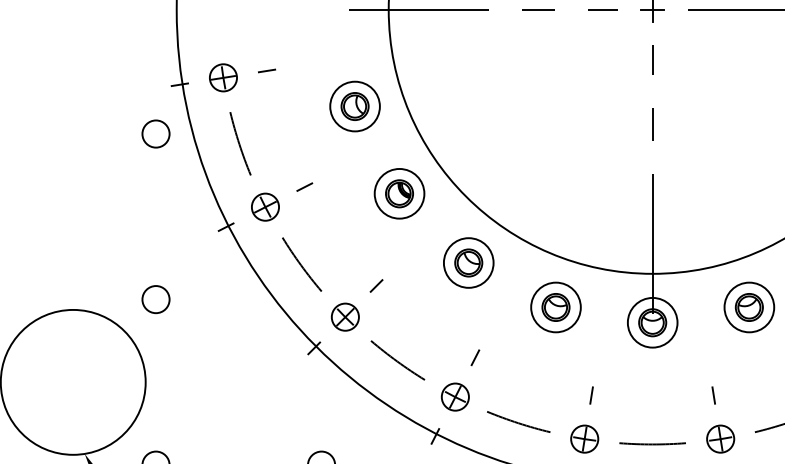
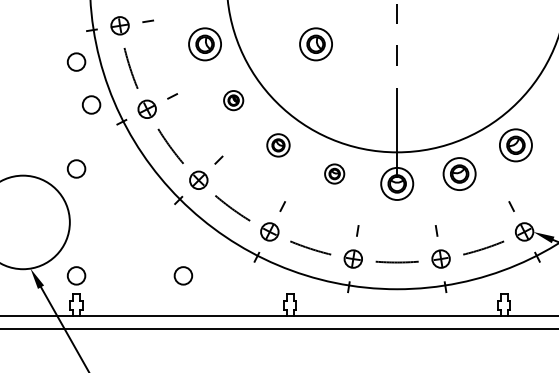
part: (526, 106) -> (315, 44), added
part: (399, 193) -> (233, 100), size x0.6
circle: (179, 199) -> (91, 104), added
part: (468, 263) -> (278, 145), size x0.7
part: (555, 306) -> (334, 173), size x0.6

